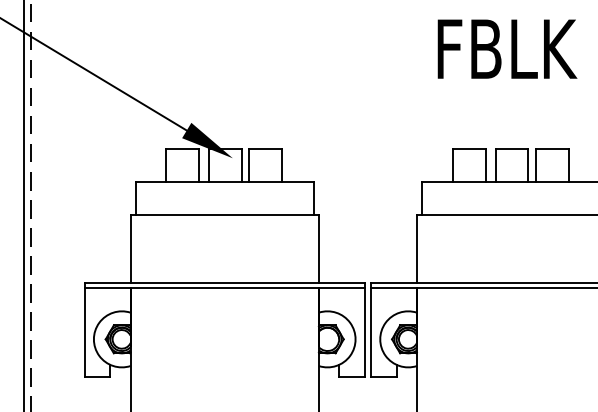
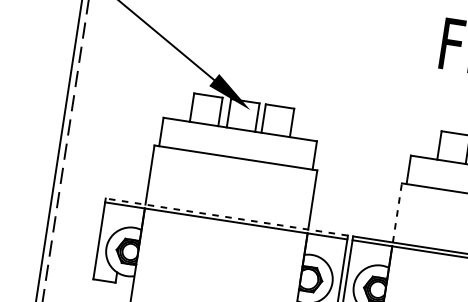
line: (416, 248) -> (397, 212), solid -> dashed
line: (224, 283) -> (226, 217), solid -> dashed

